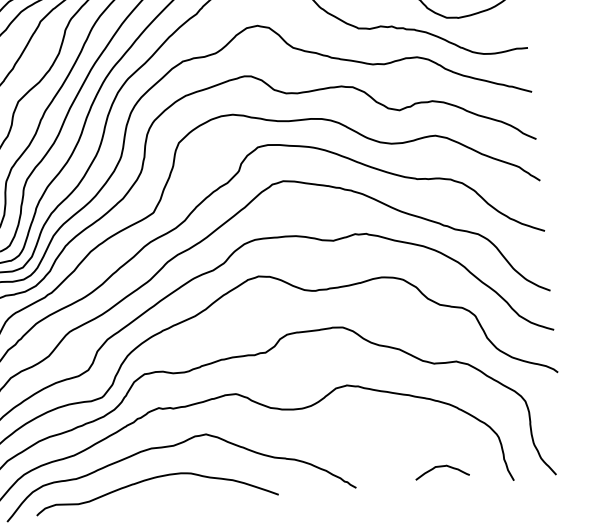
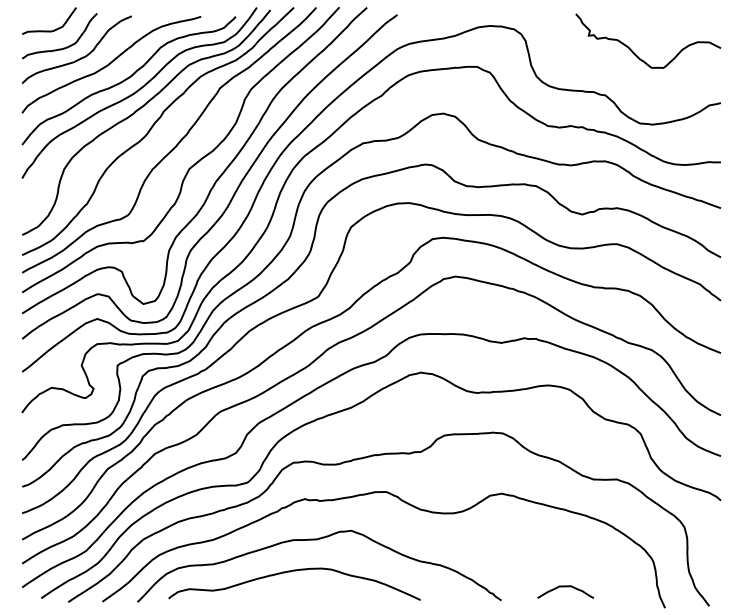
curve: (441, 467) -> (565, 587), moved

